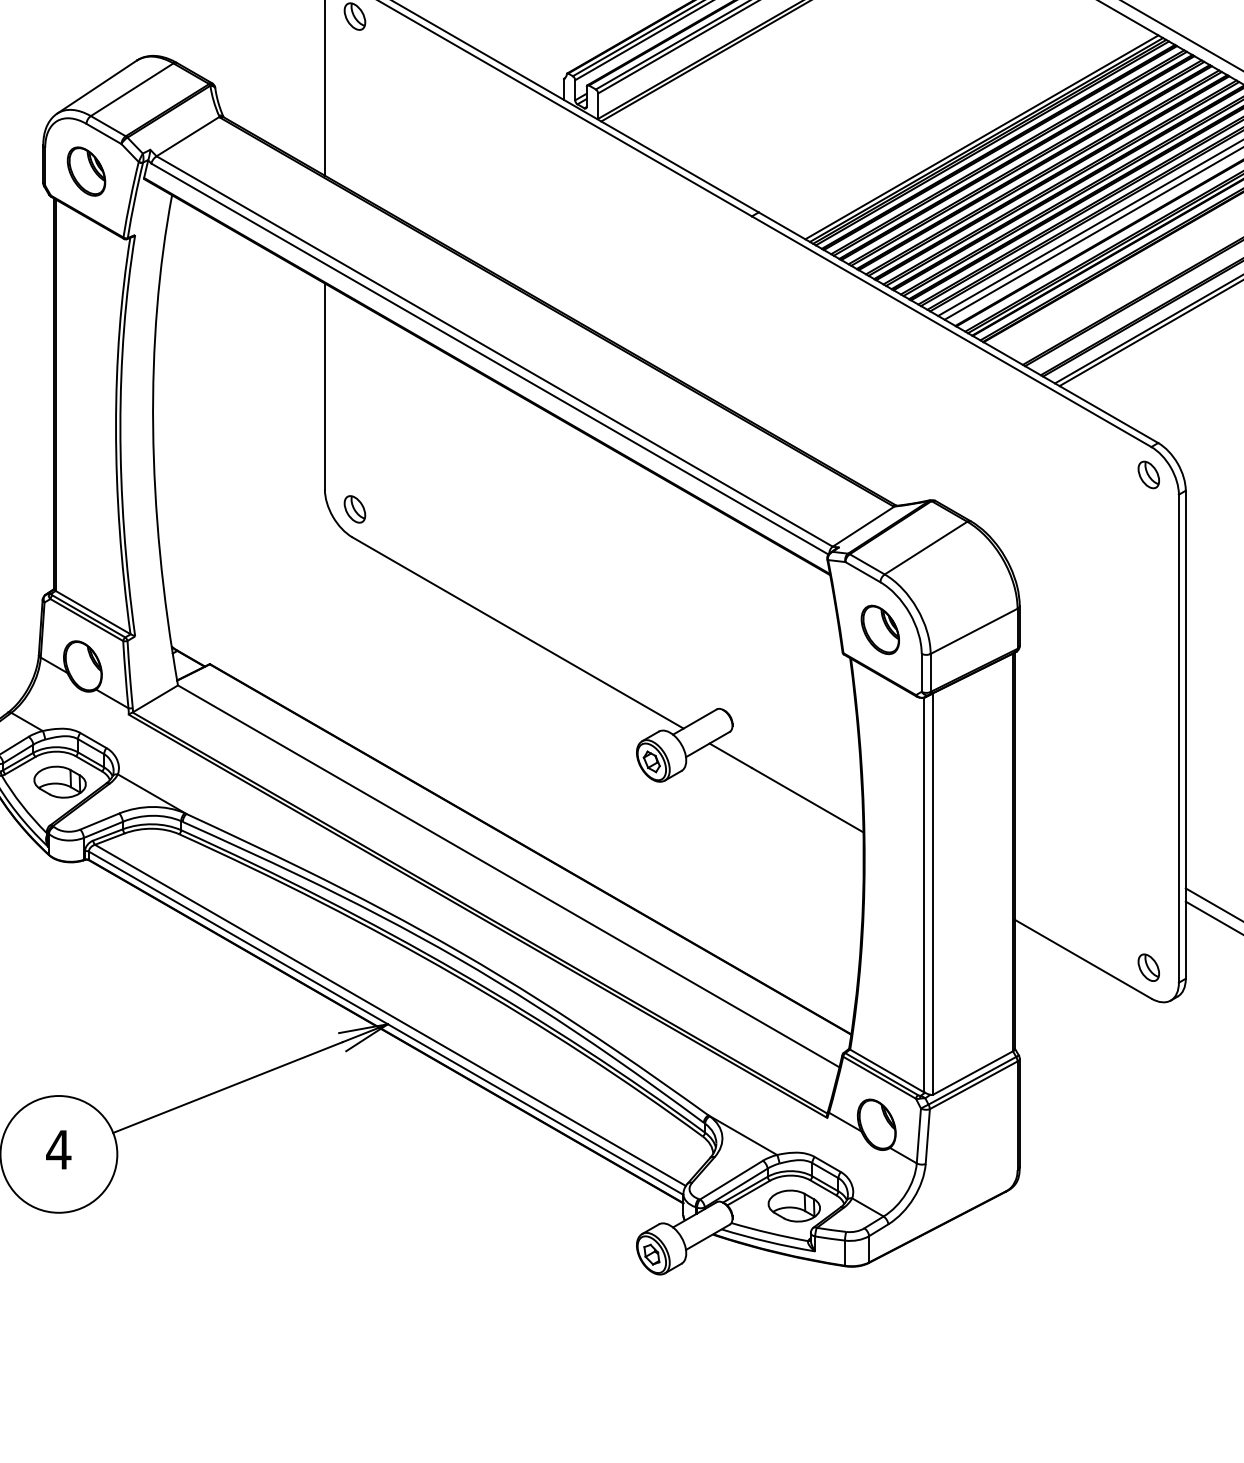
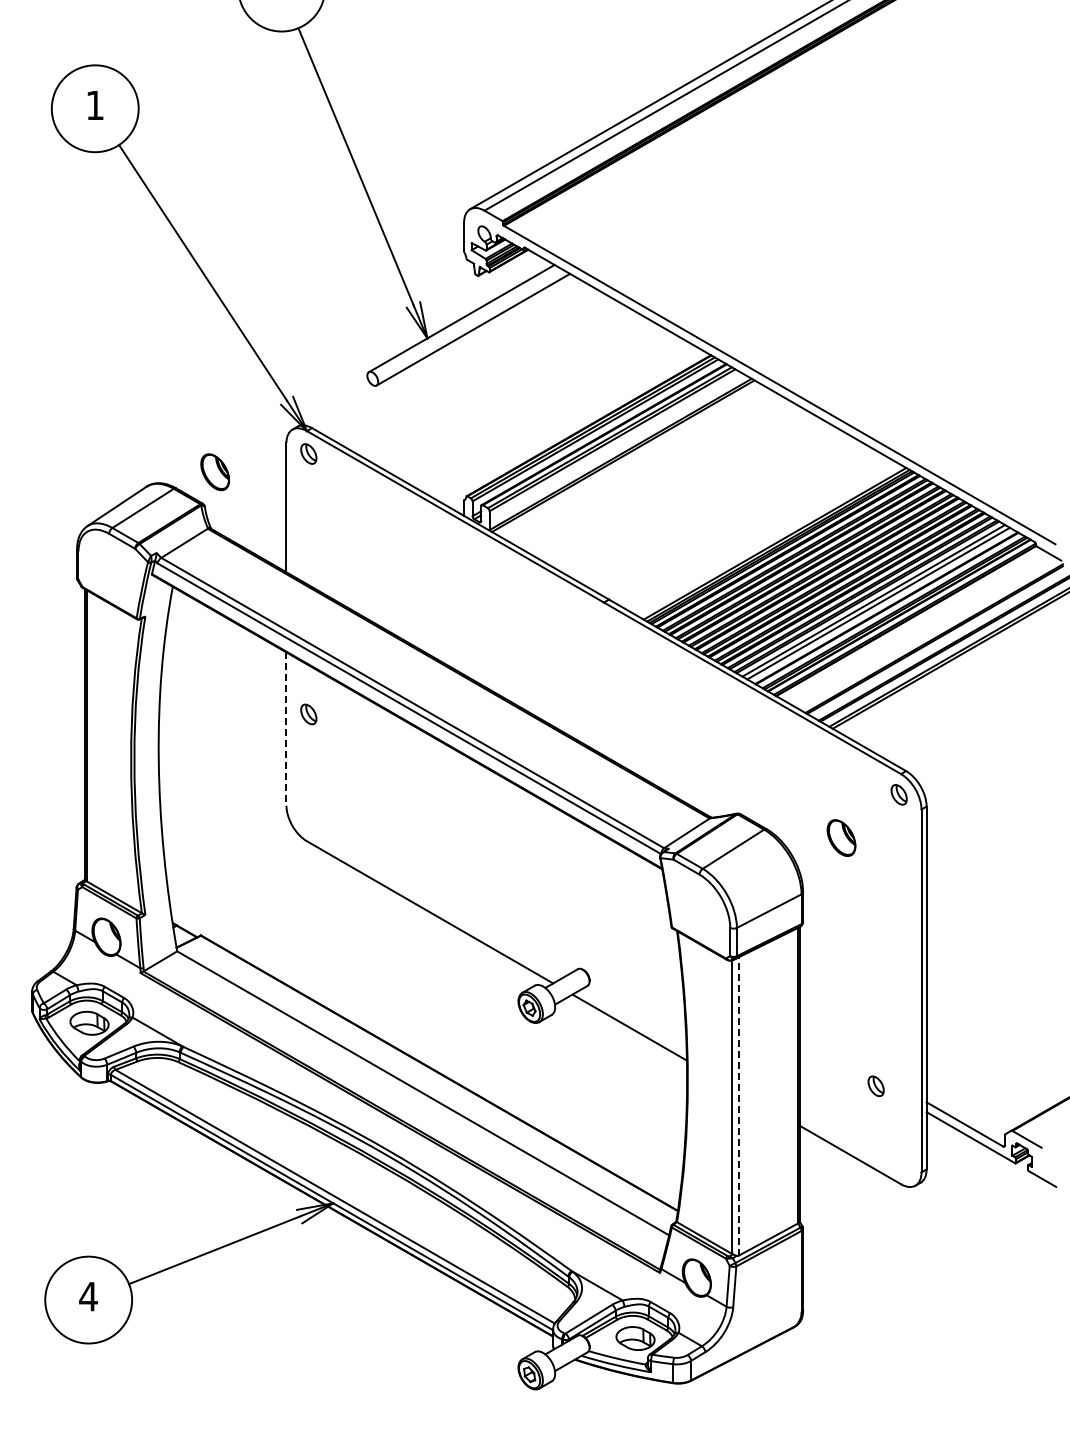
part: (85, 171) -> (214, 472), moved
line: (324, 387) -> (286, 729), solid -> dashed
part: (354, 509) -> (308, 714), moved
part: (880, 629) -> (841, 837), moved
line: (932, 892) -> (738, 1105), solid -> dashed
part: (1147, 968) -> (875, 1086), moved

